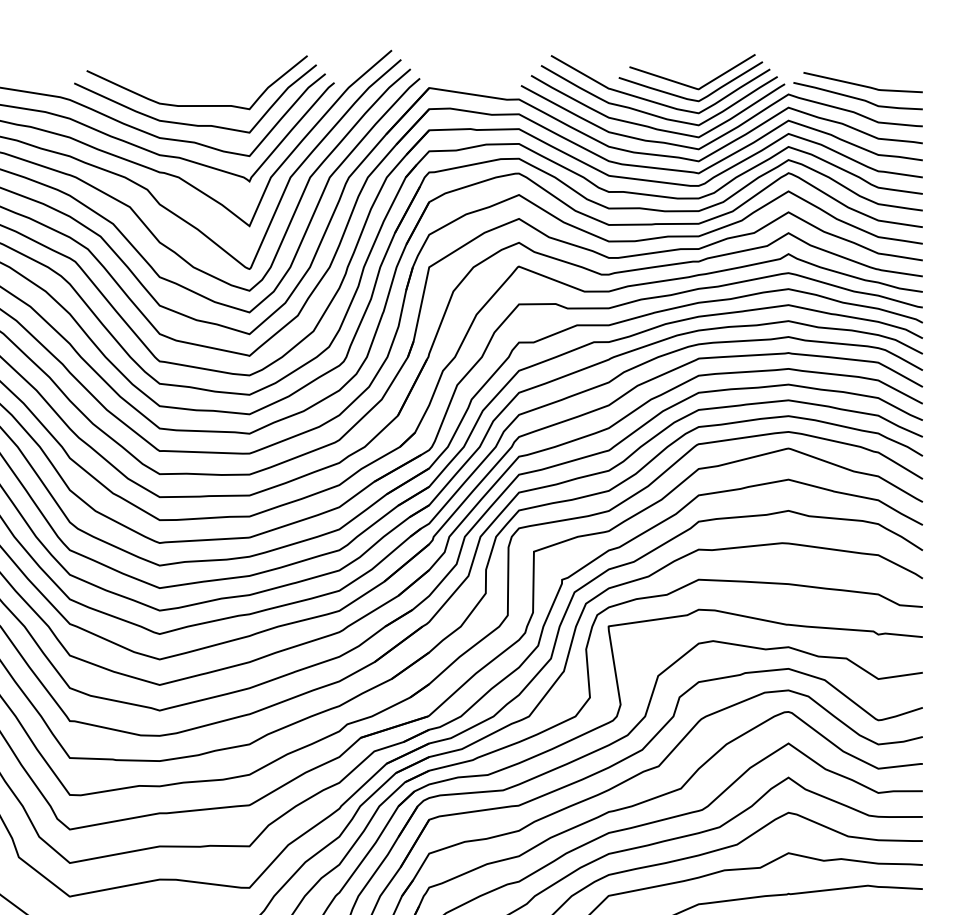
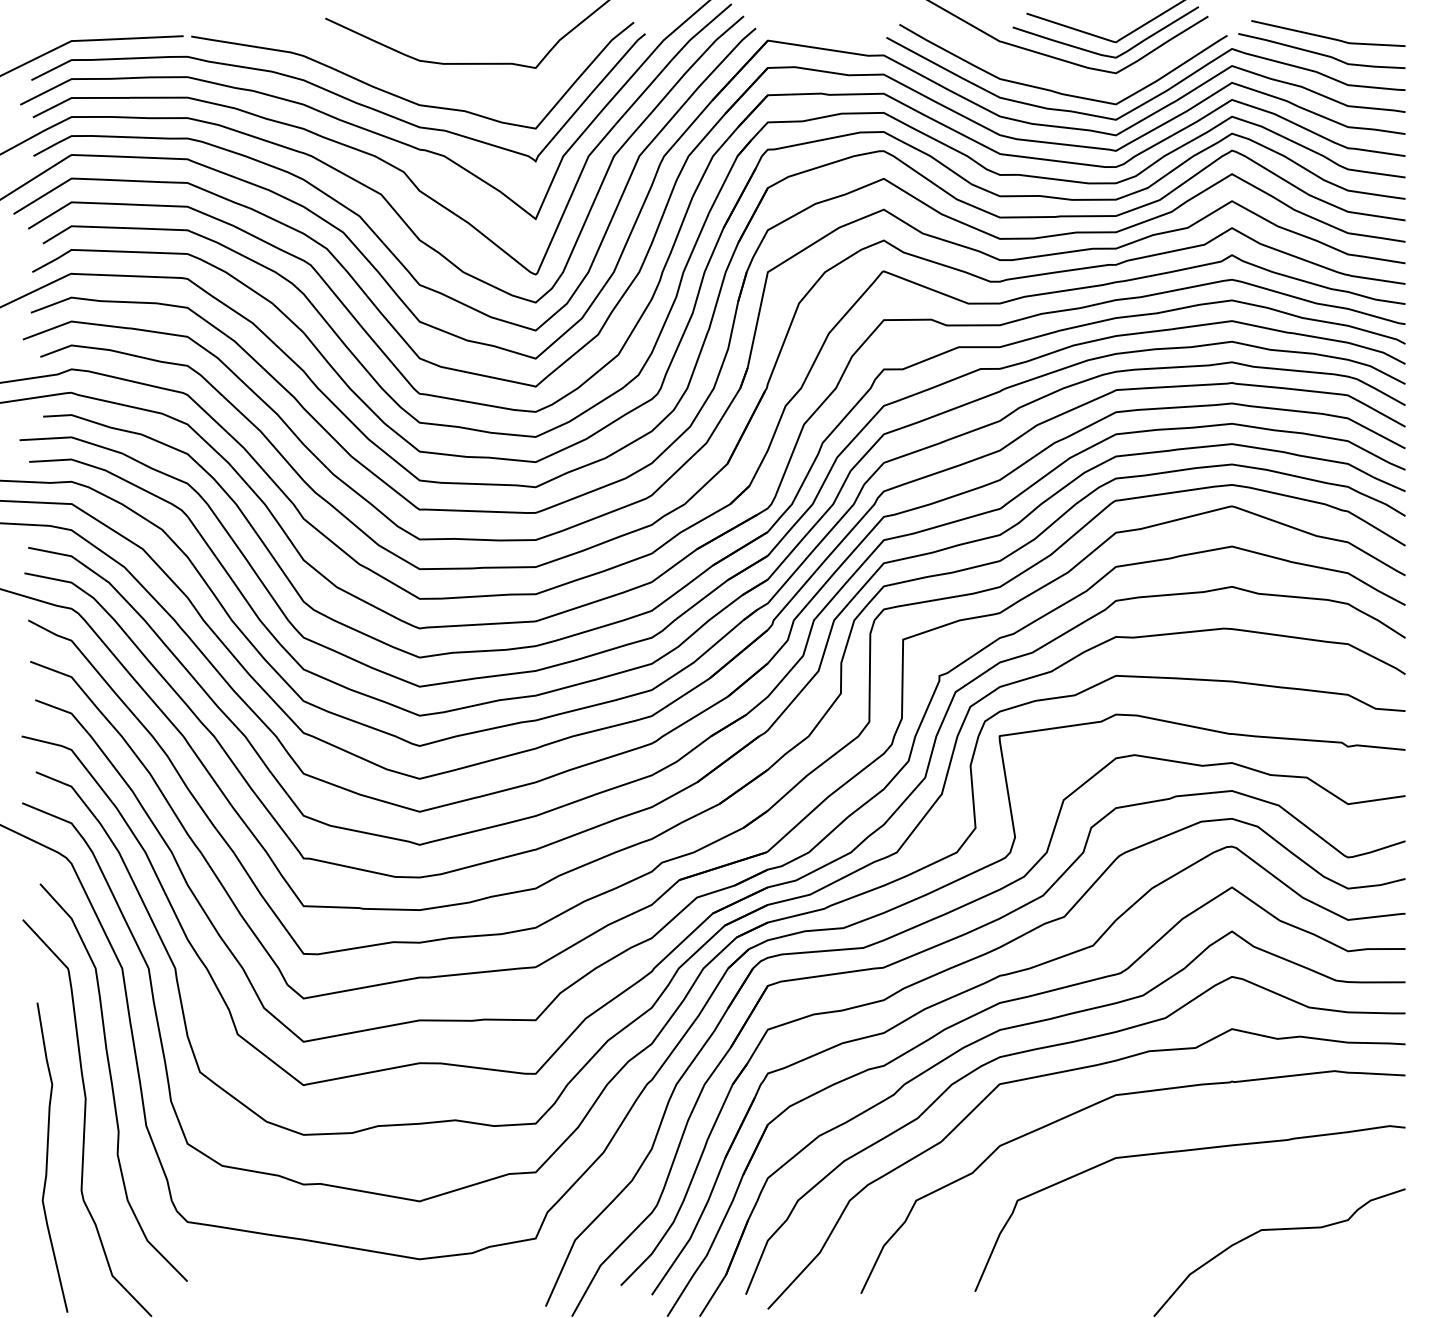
curve: (653, 114) -> (1057, 74), removed
curve: (193, 124) -> (463, 87), removed

